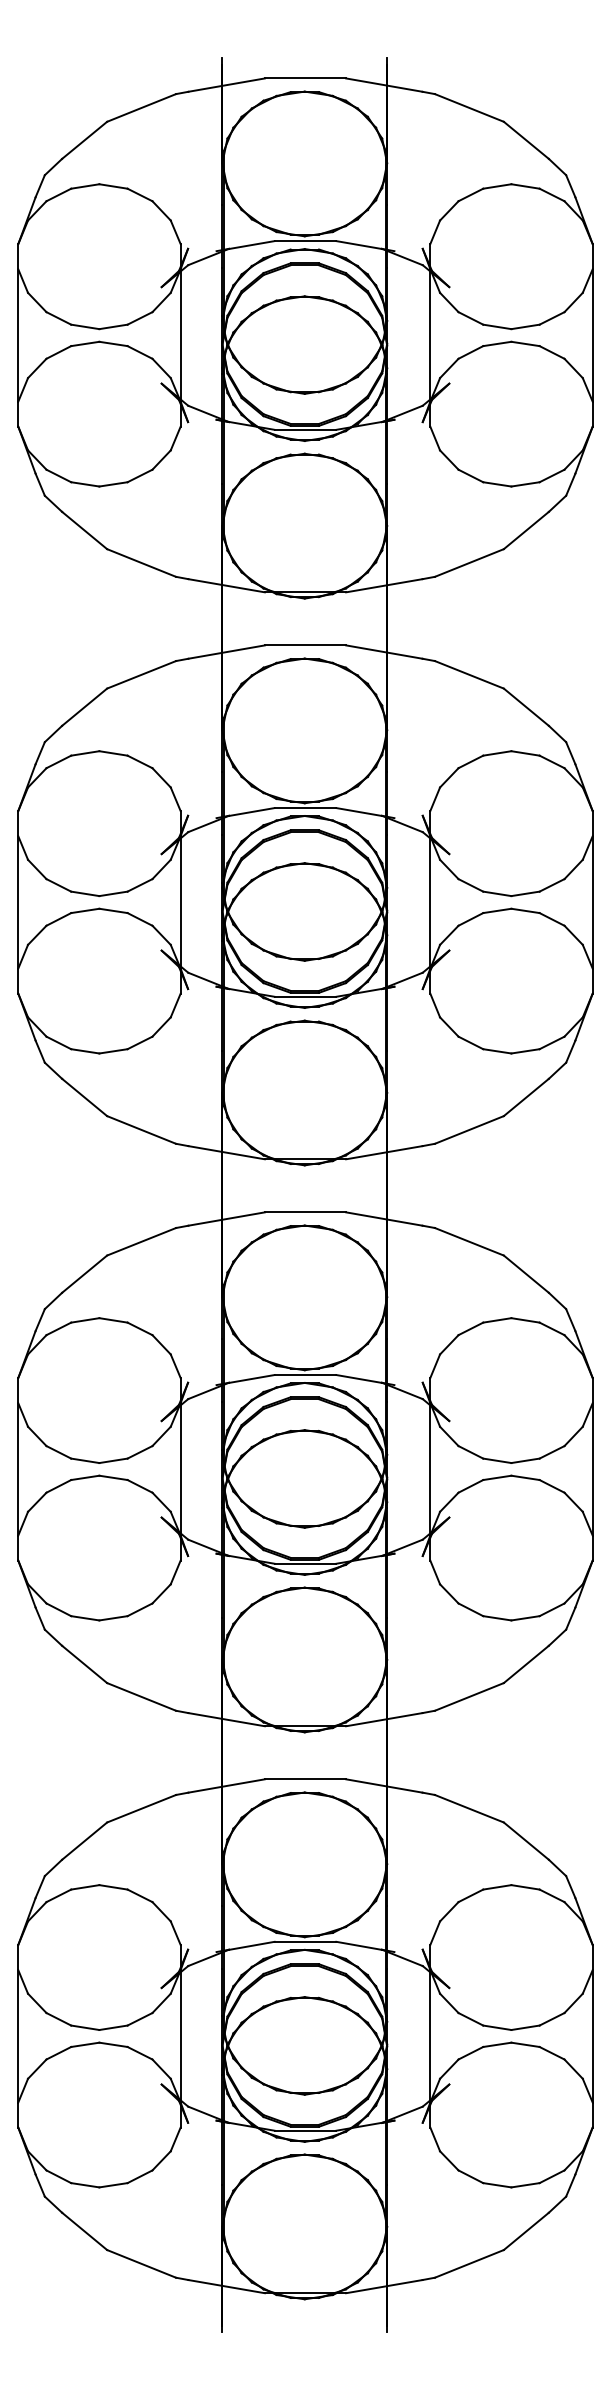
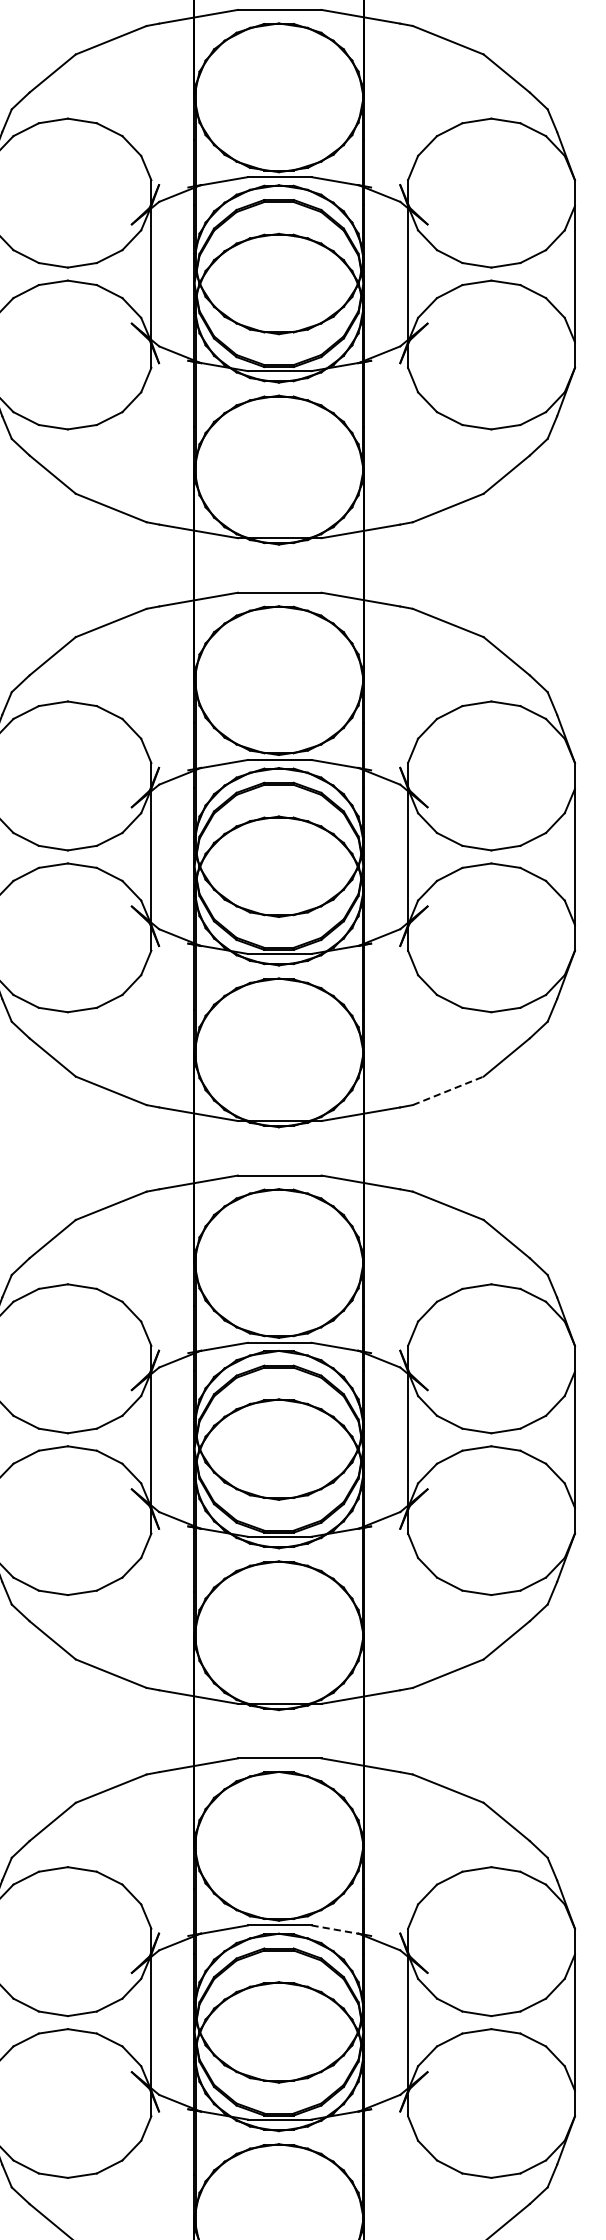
line: (469, 1129) -> (448, 1090), solid -> dashed
line: (359, 1945) -> (335, 1929), solid -> dashed

